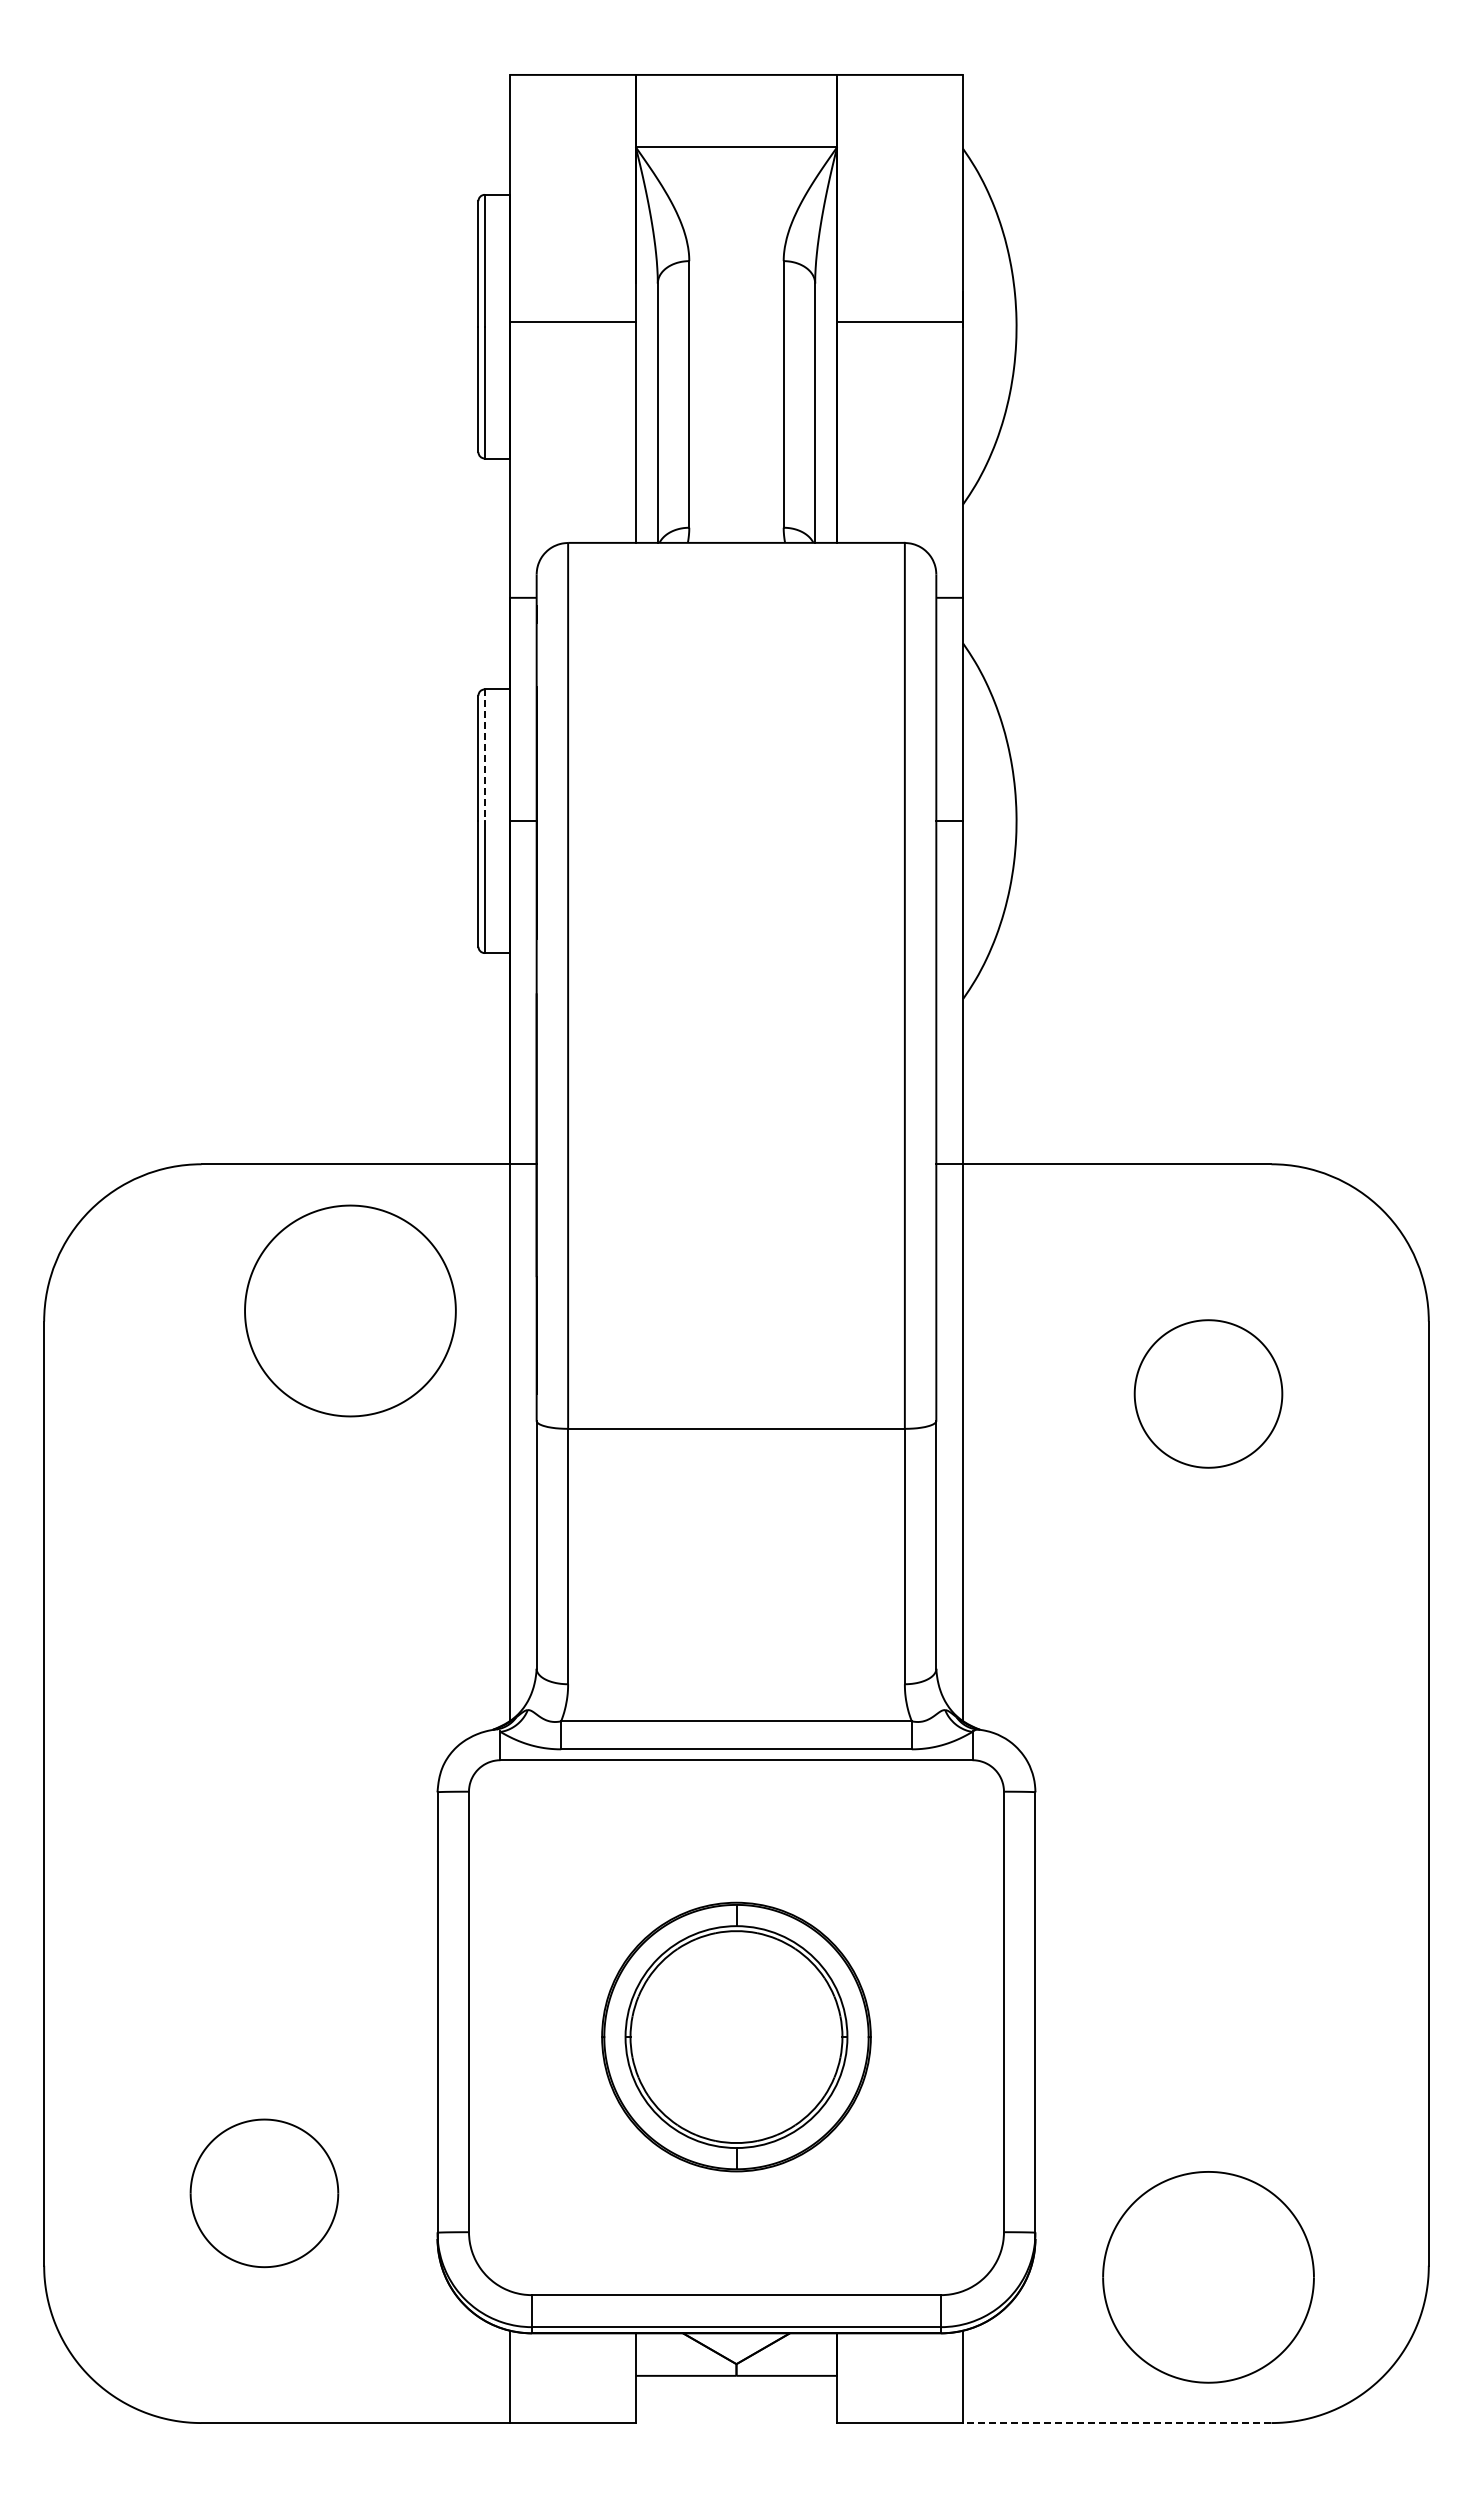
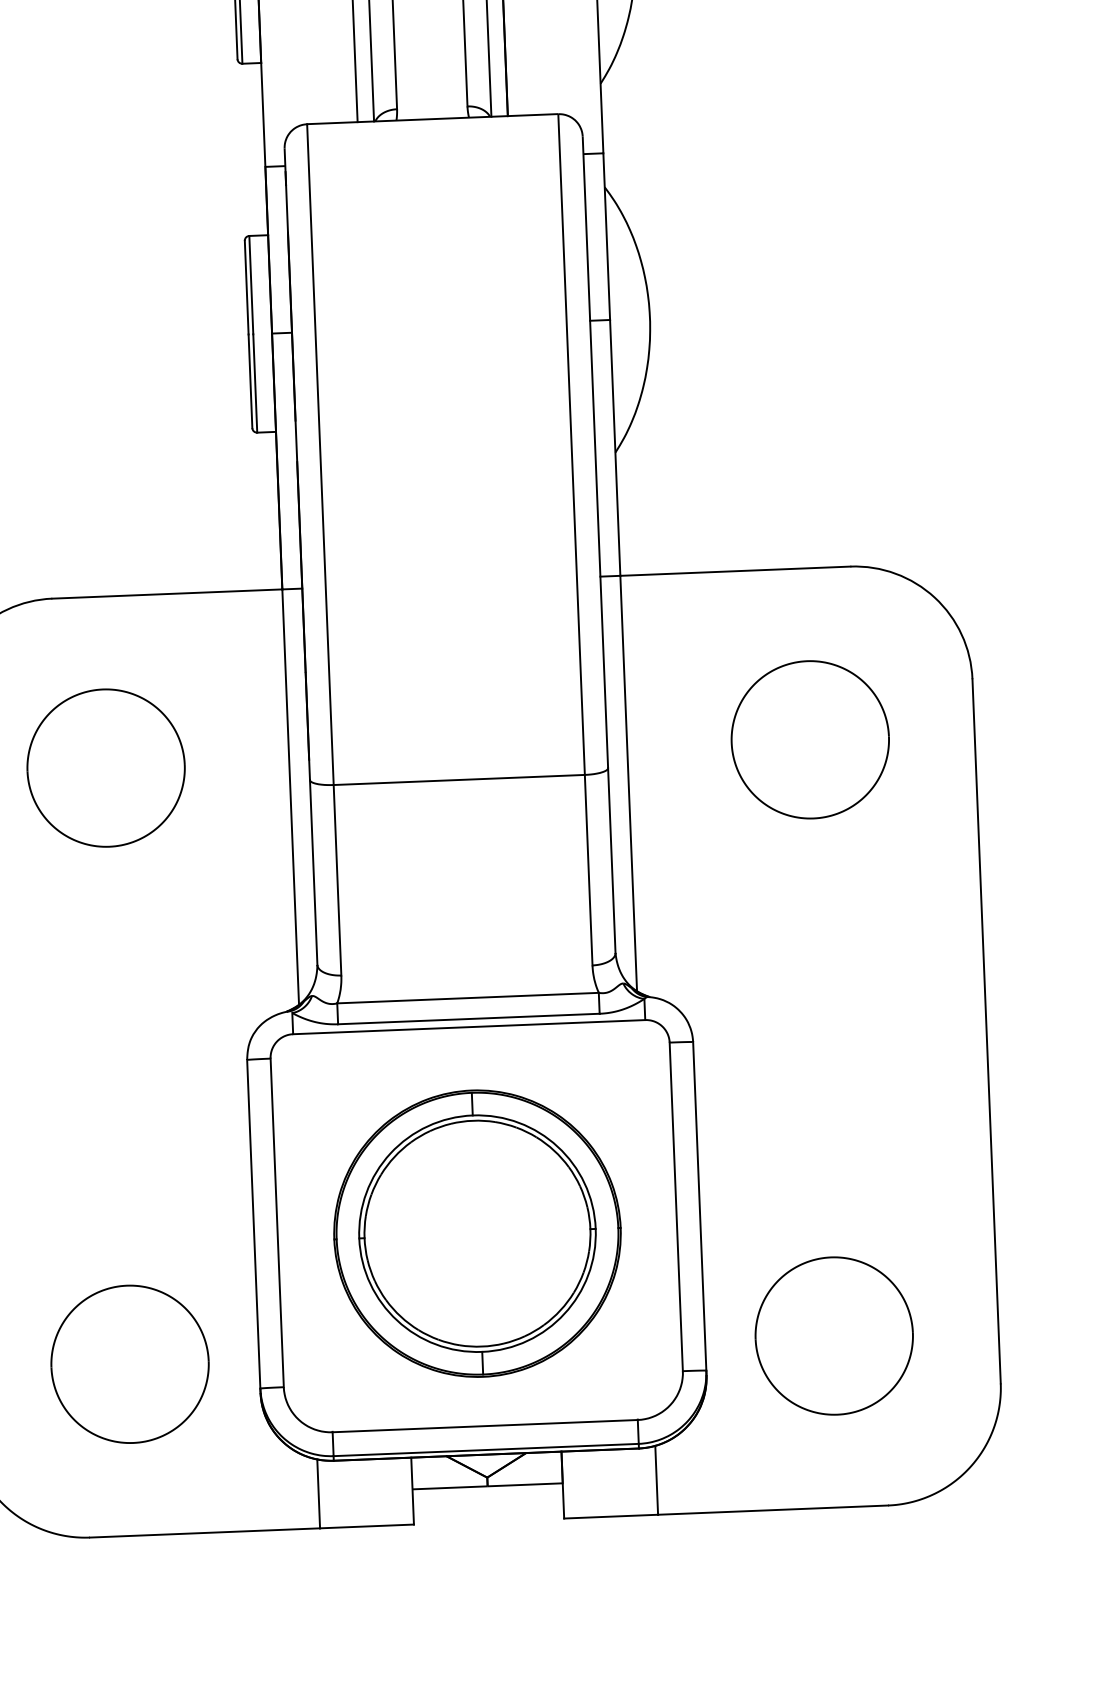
line: (484, 755) -> (251, 285), dashed -> solid
part: (350, 1310) -> (106, 767), moved
part: (1208, 1393) -> (810, 739), size x1.43
part: (736, 2036) -> (477, 1233), size x1.43
part: (264, 2193) -> (130, 1364), size x1.43
part: (1208, 2277) -> (834, 1336), moved
line: (1116, 2423) -> (772, 1510), dashed -> solid

